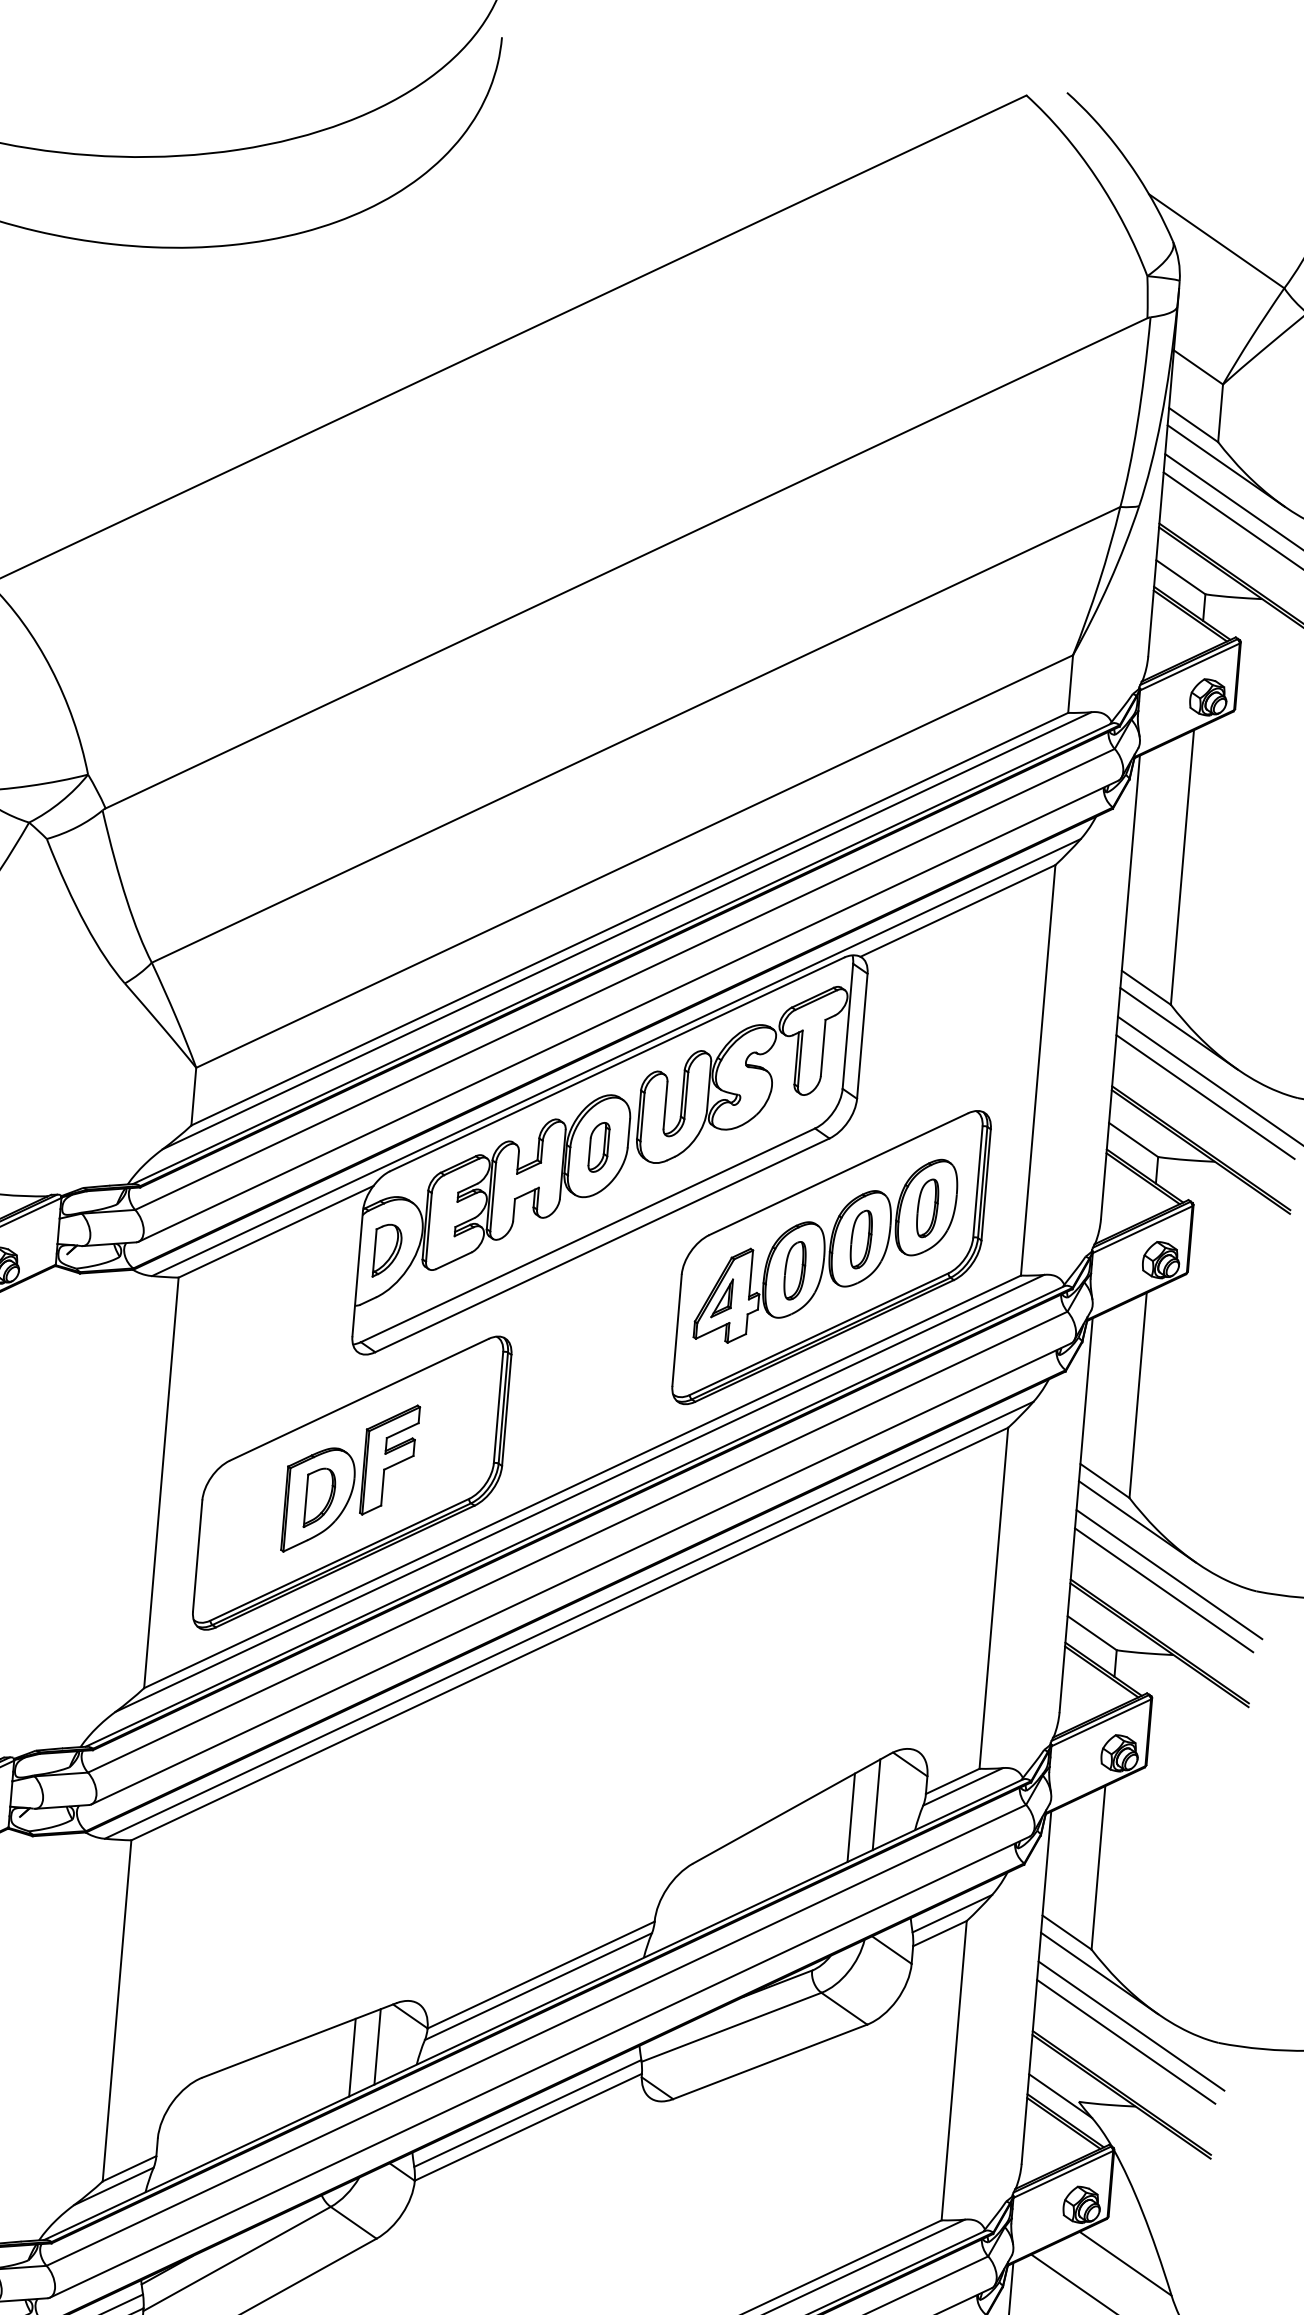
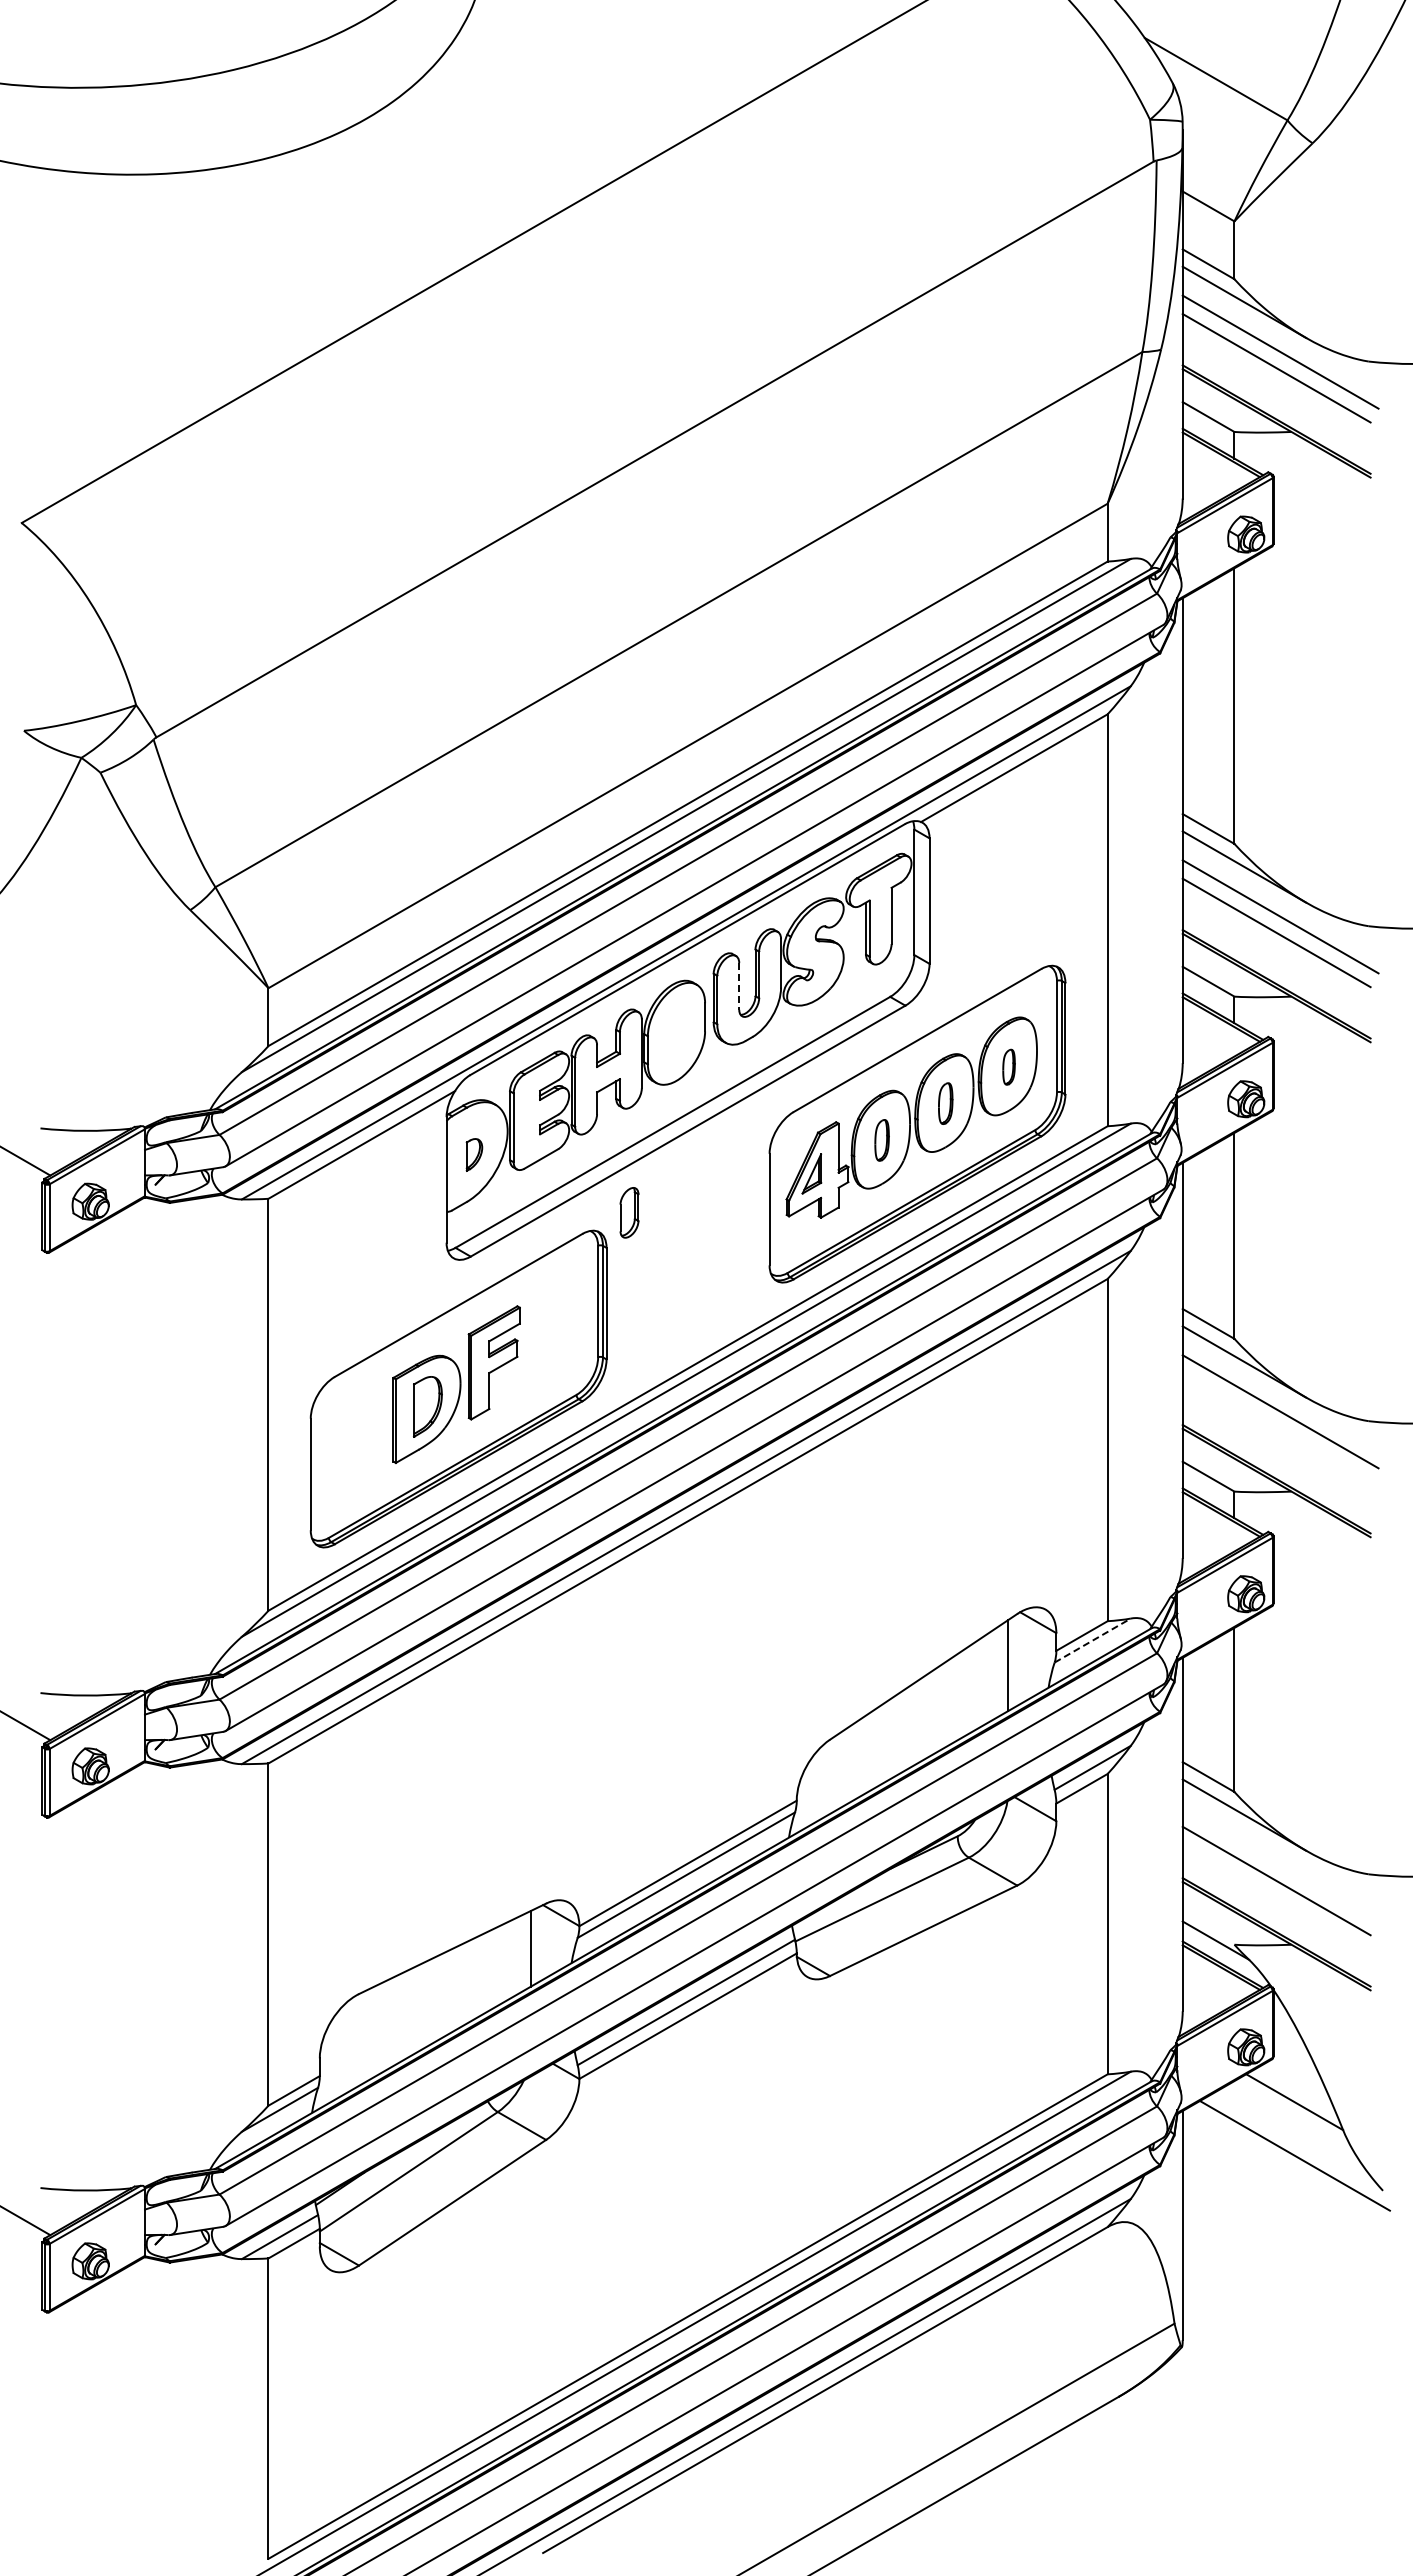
line: (665, 1106) -> (739, 987), solid -> dashed
part: (599, 1147) -> (629, 1212), moved
part: (927, 1208) -> (1008, 1067), size x0.6
part: (861, 1239) -> (945, 1103), size x0.7
part: (387, 1250) -> (474, 1154), size x0.6
part: (794, 1270) -> (881, 1140), size x0.7
line: (1163, 1589) -> (1276, 1427), removed
line: (962, 1786) -> (1092, 1640), solid -> dashed
line: (850, 1817) -> (983, 1680), removed
line: (1131, 2025) -> (1280, 1864), removed
line: (351, 2057) -> (506, 1961), removed

